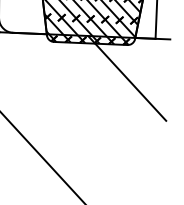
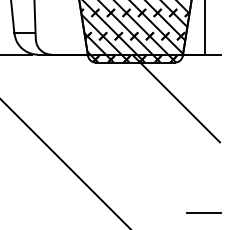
line: (148, 186) -> (203, 213), added

